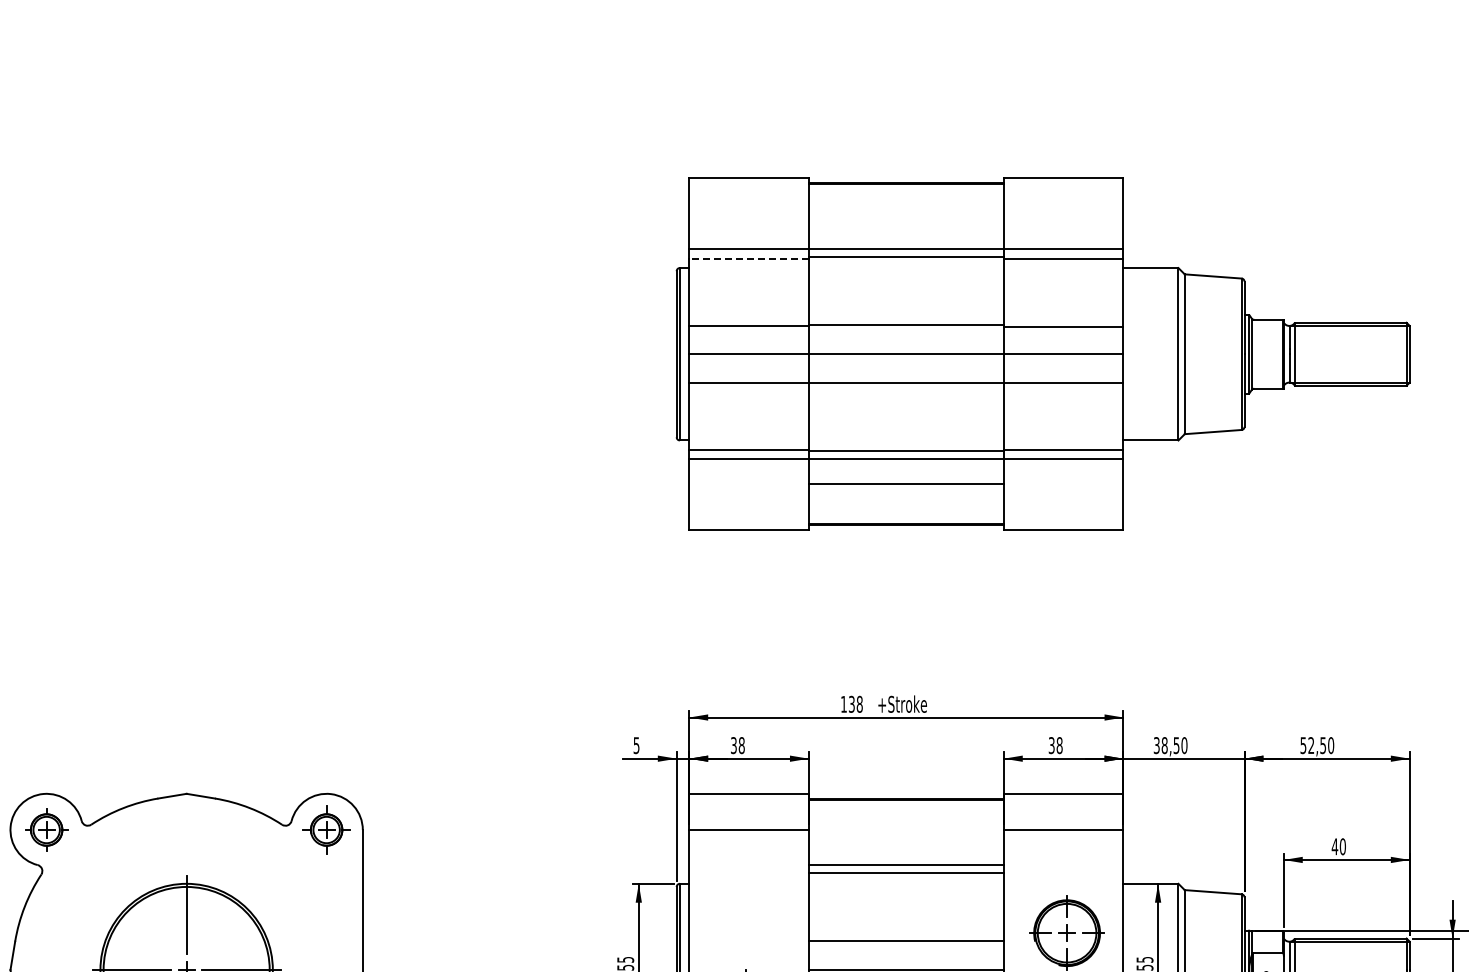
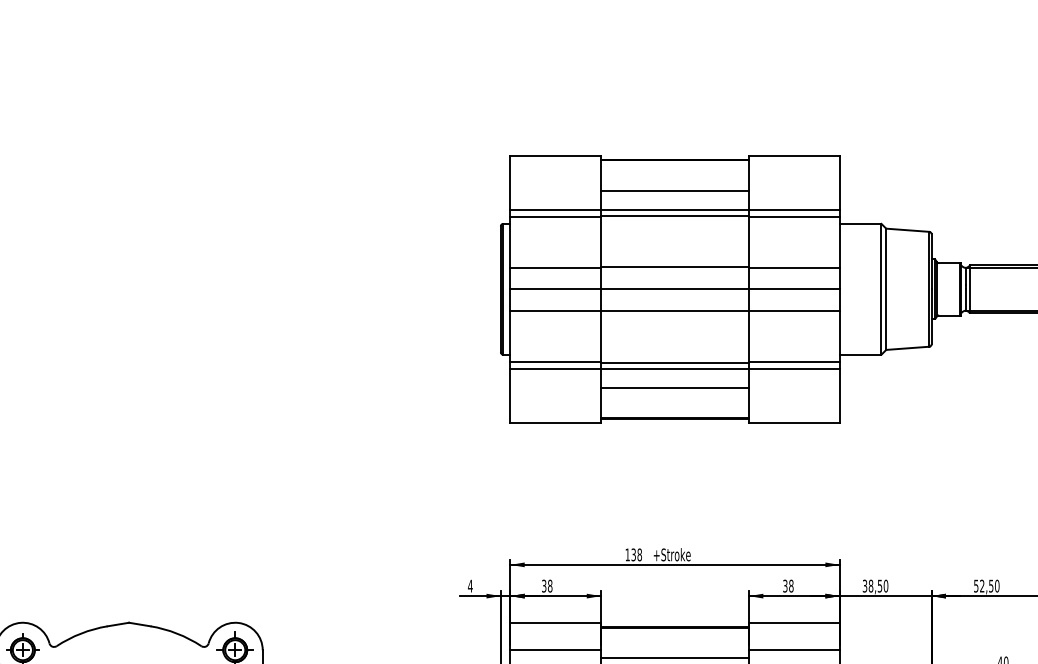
line: (905, 224) -> (674, 190), added
line: (749, 258) -> (556, 216), dashed -> solid
text: (636, 745) -> (470, 586), 5 -> 4
line: (905, 840) -> (674, 658), added

